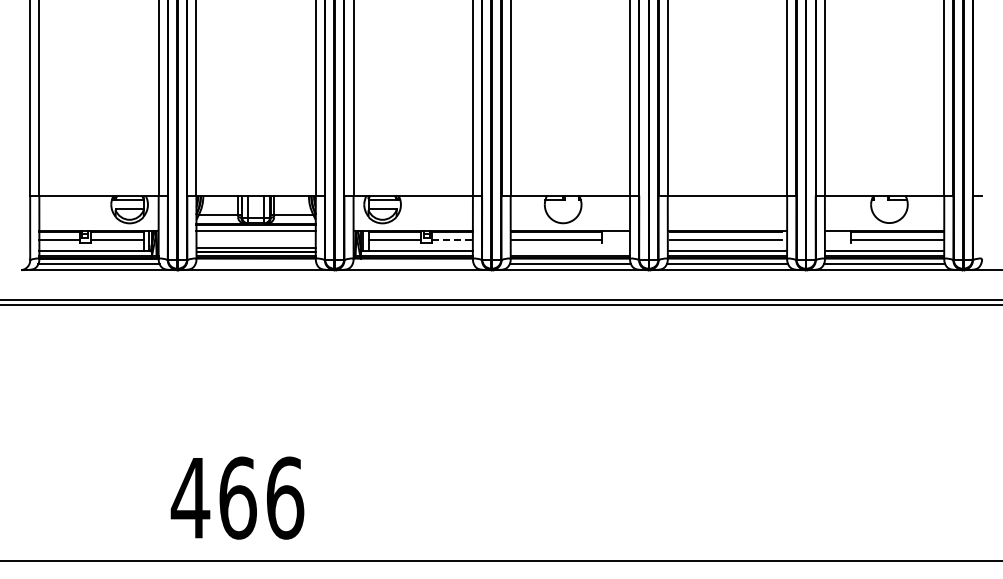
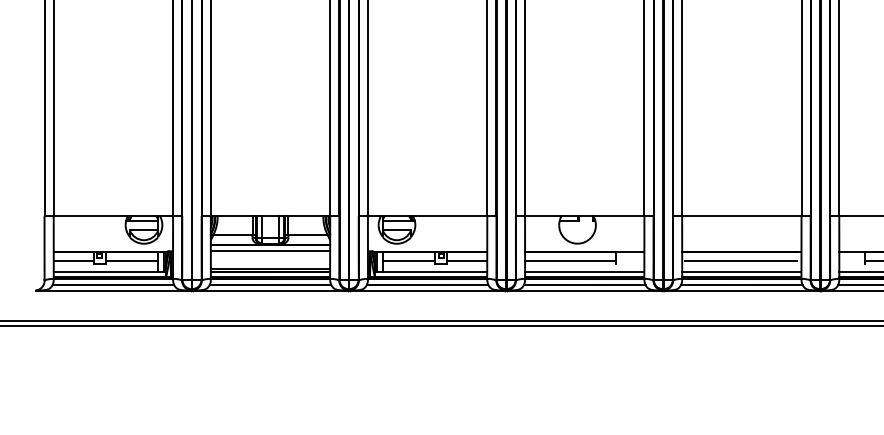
line: (453, 240) -> (467, 260), dashed -> solid
line: (569, 251) -> (583, 271), added
line: (255, 264) -> (269, 284), added
line: (413, 264) -> (427, 284), added

